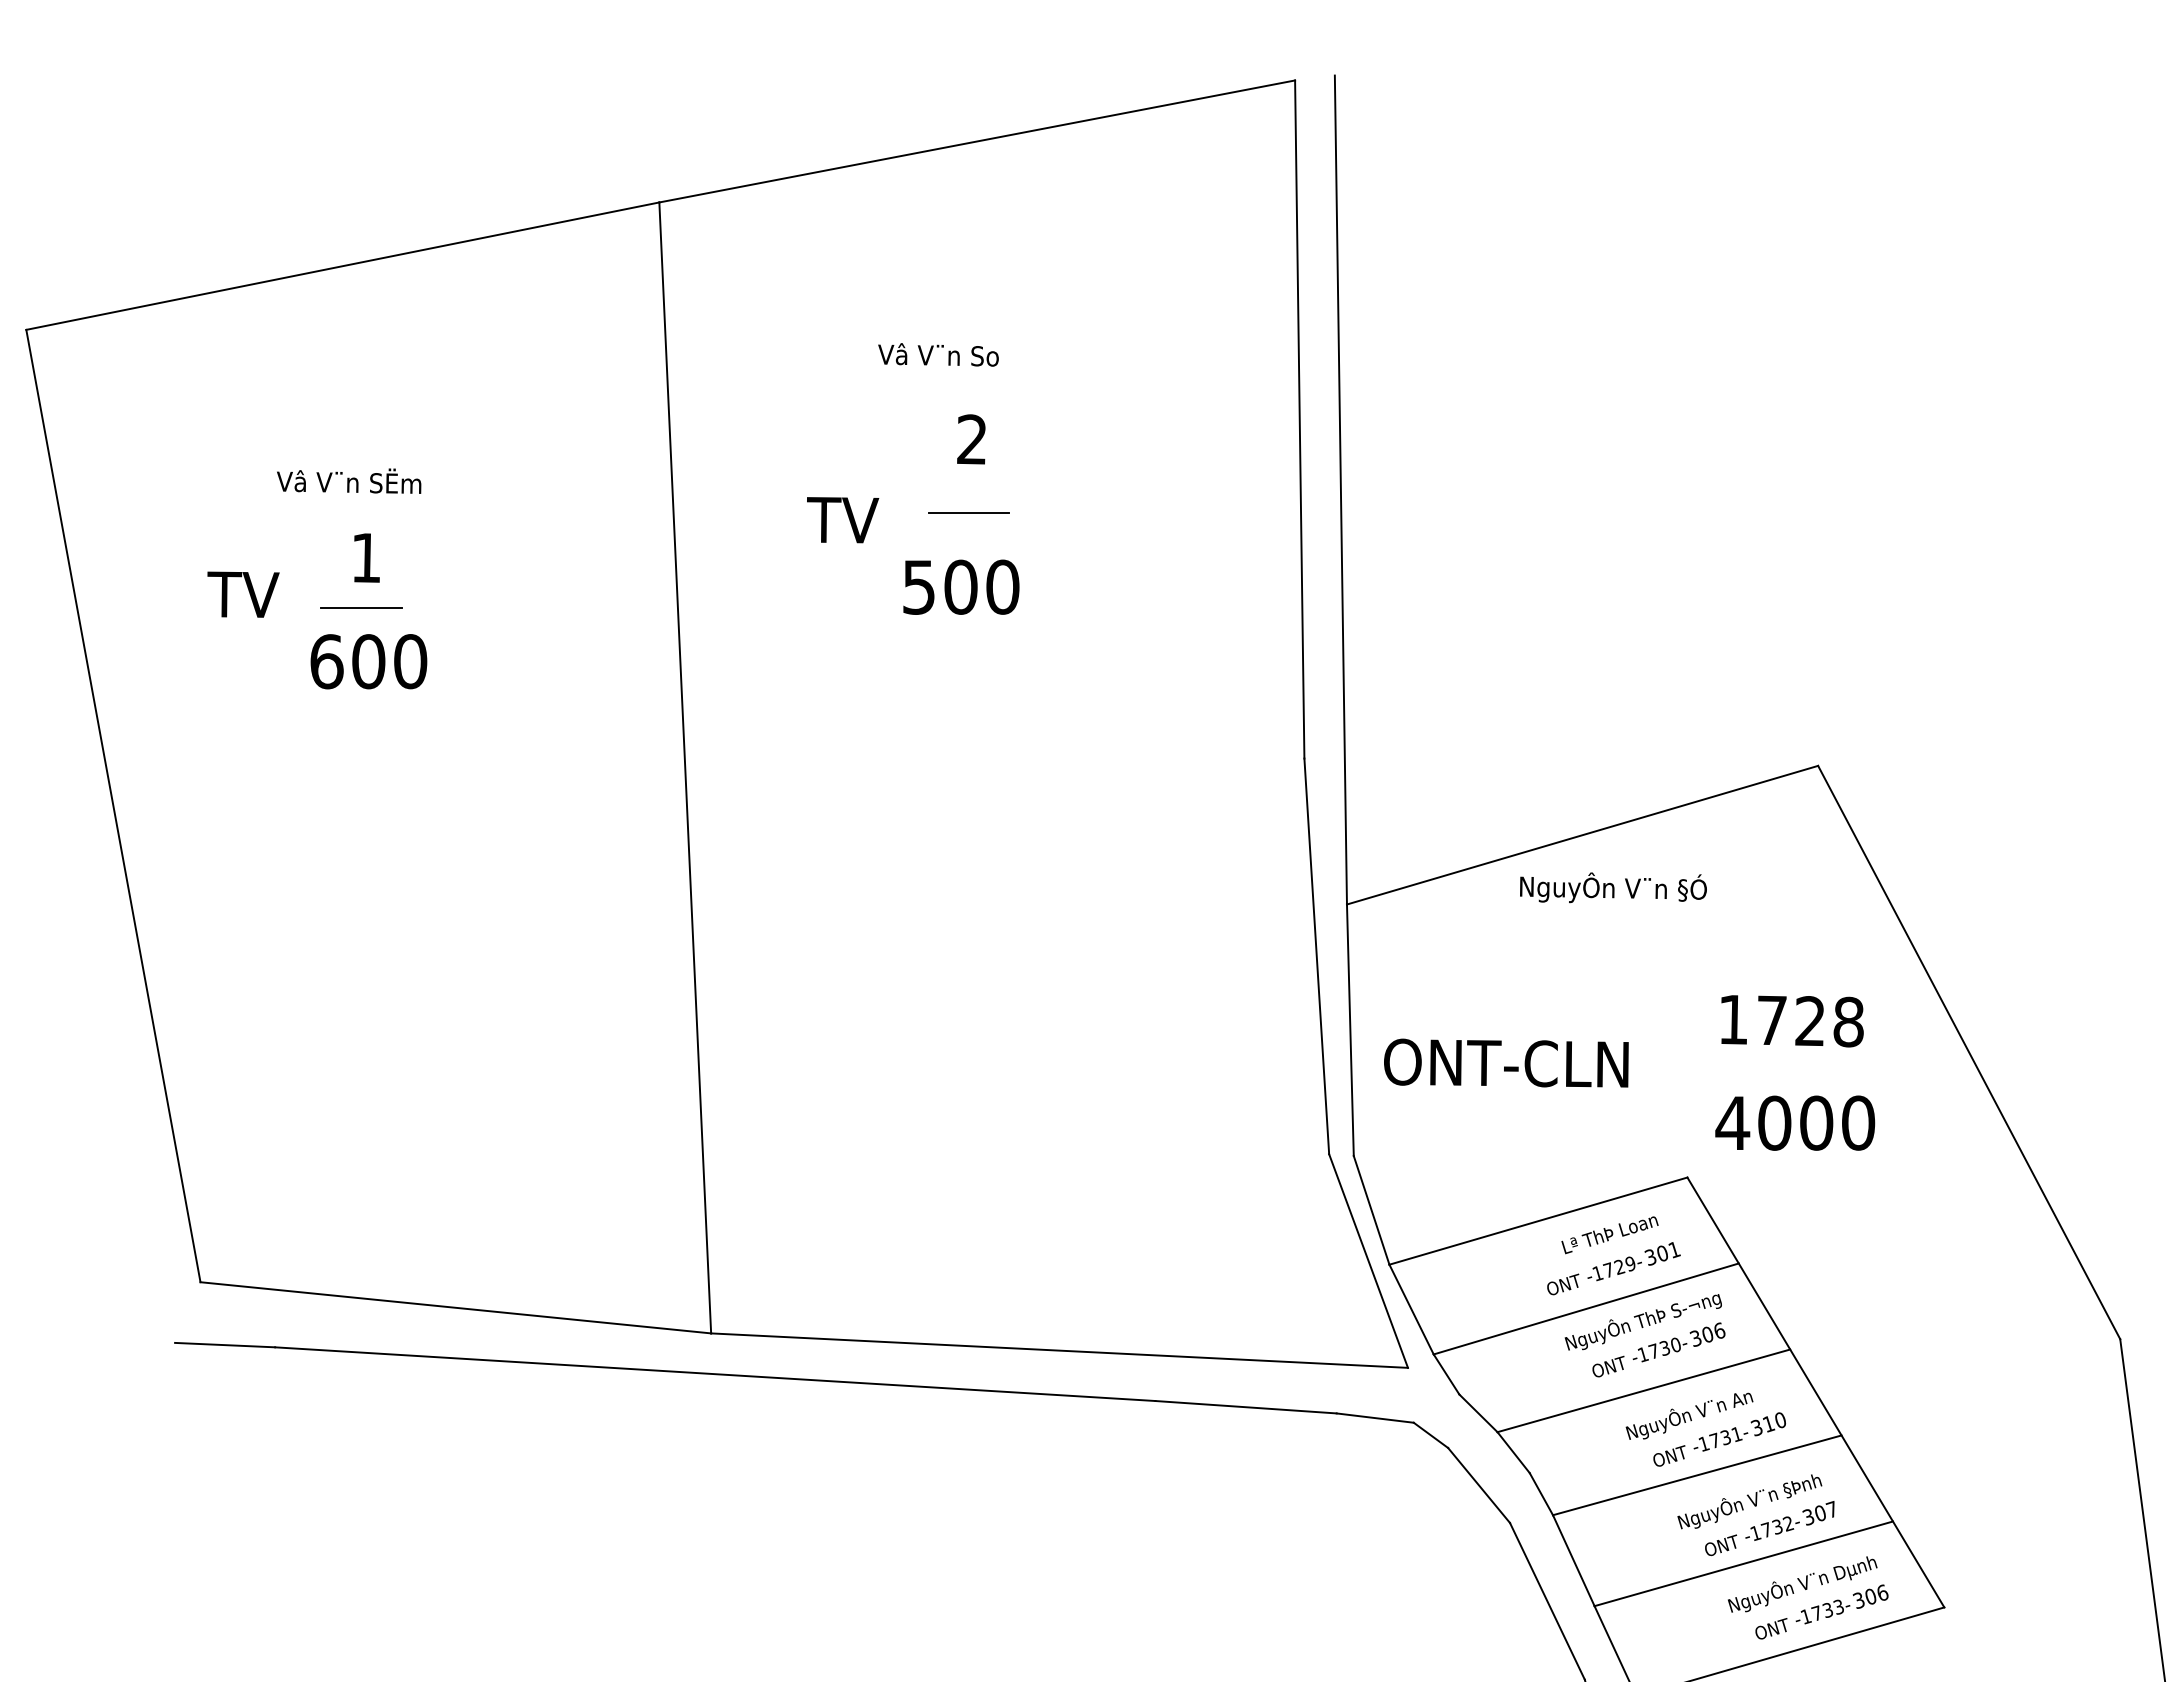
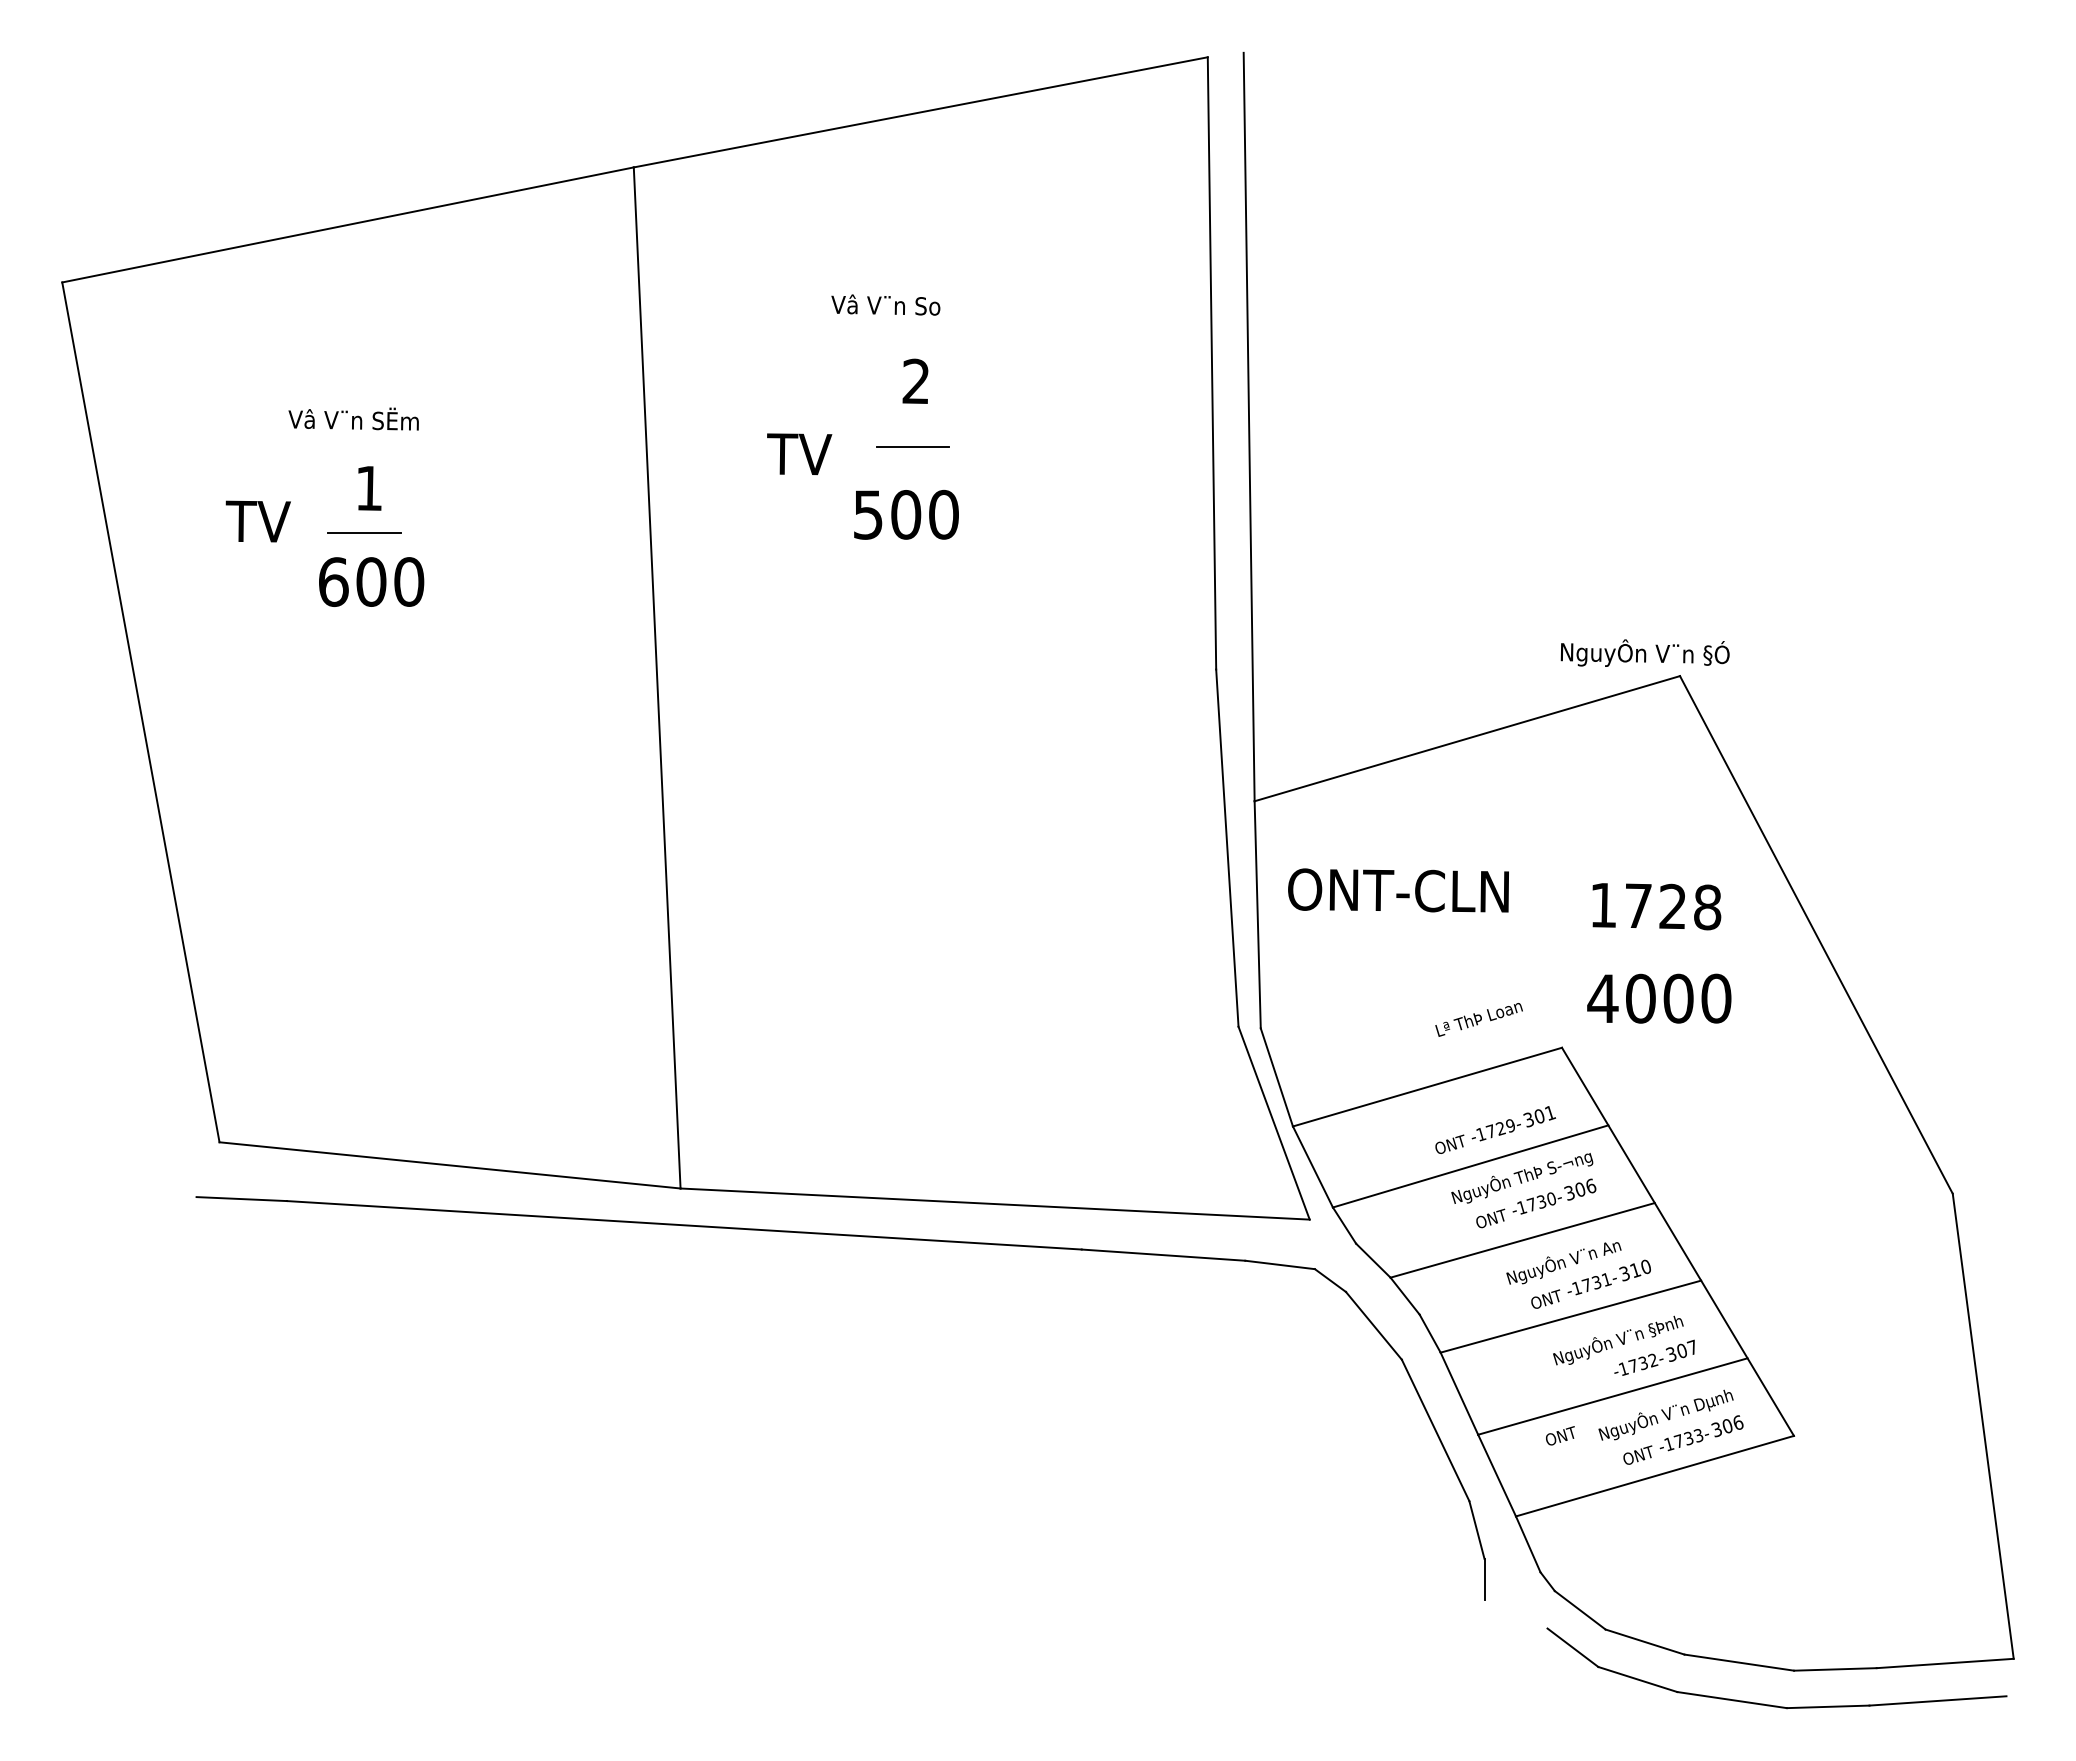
text: (1612, 887) -> (1644, 652), moved
text: (1506, 1063) -> (1398, 890), moved
text: (1609, 1234) -> (1478, 1019), moved
text: (1721, 1544) -> (1560, 1435), moved

